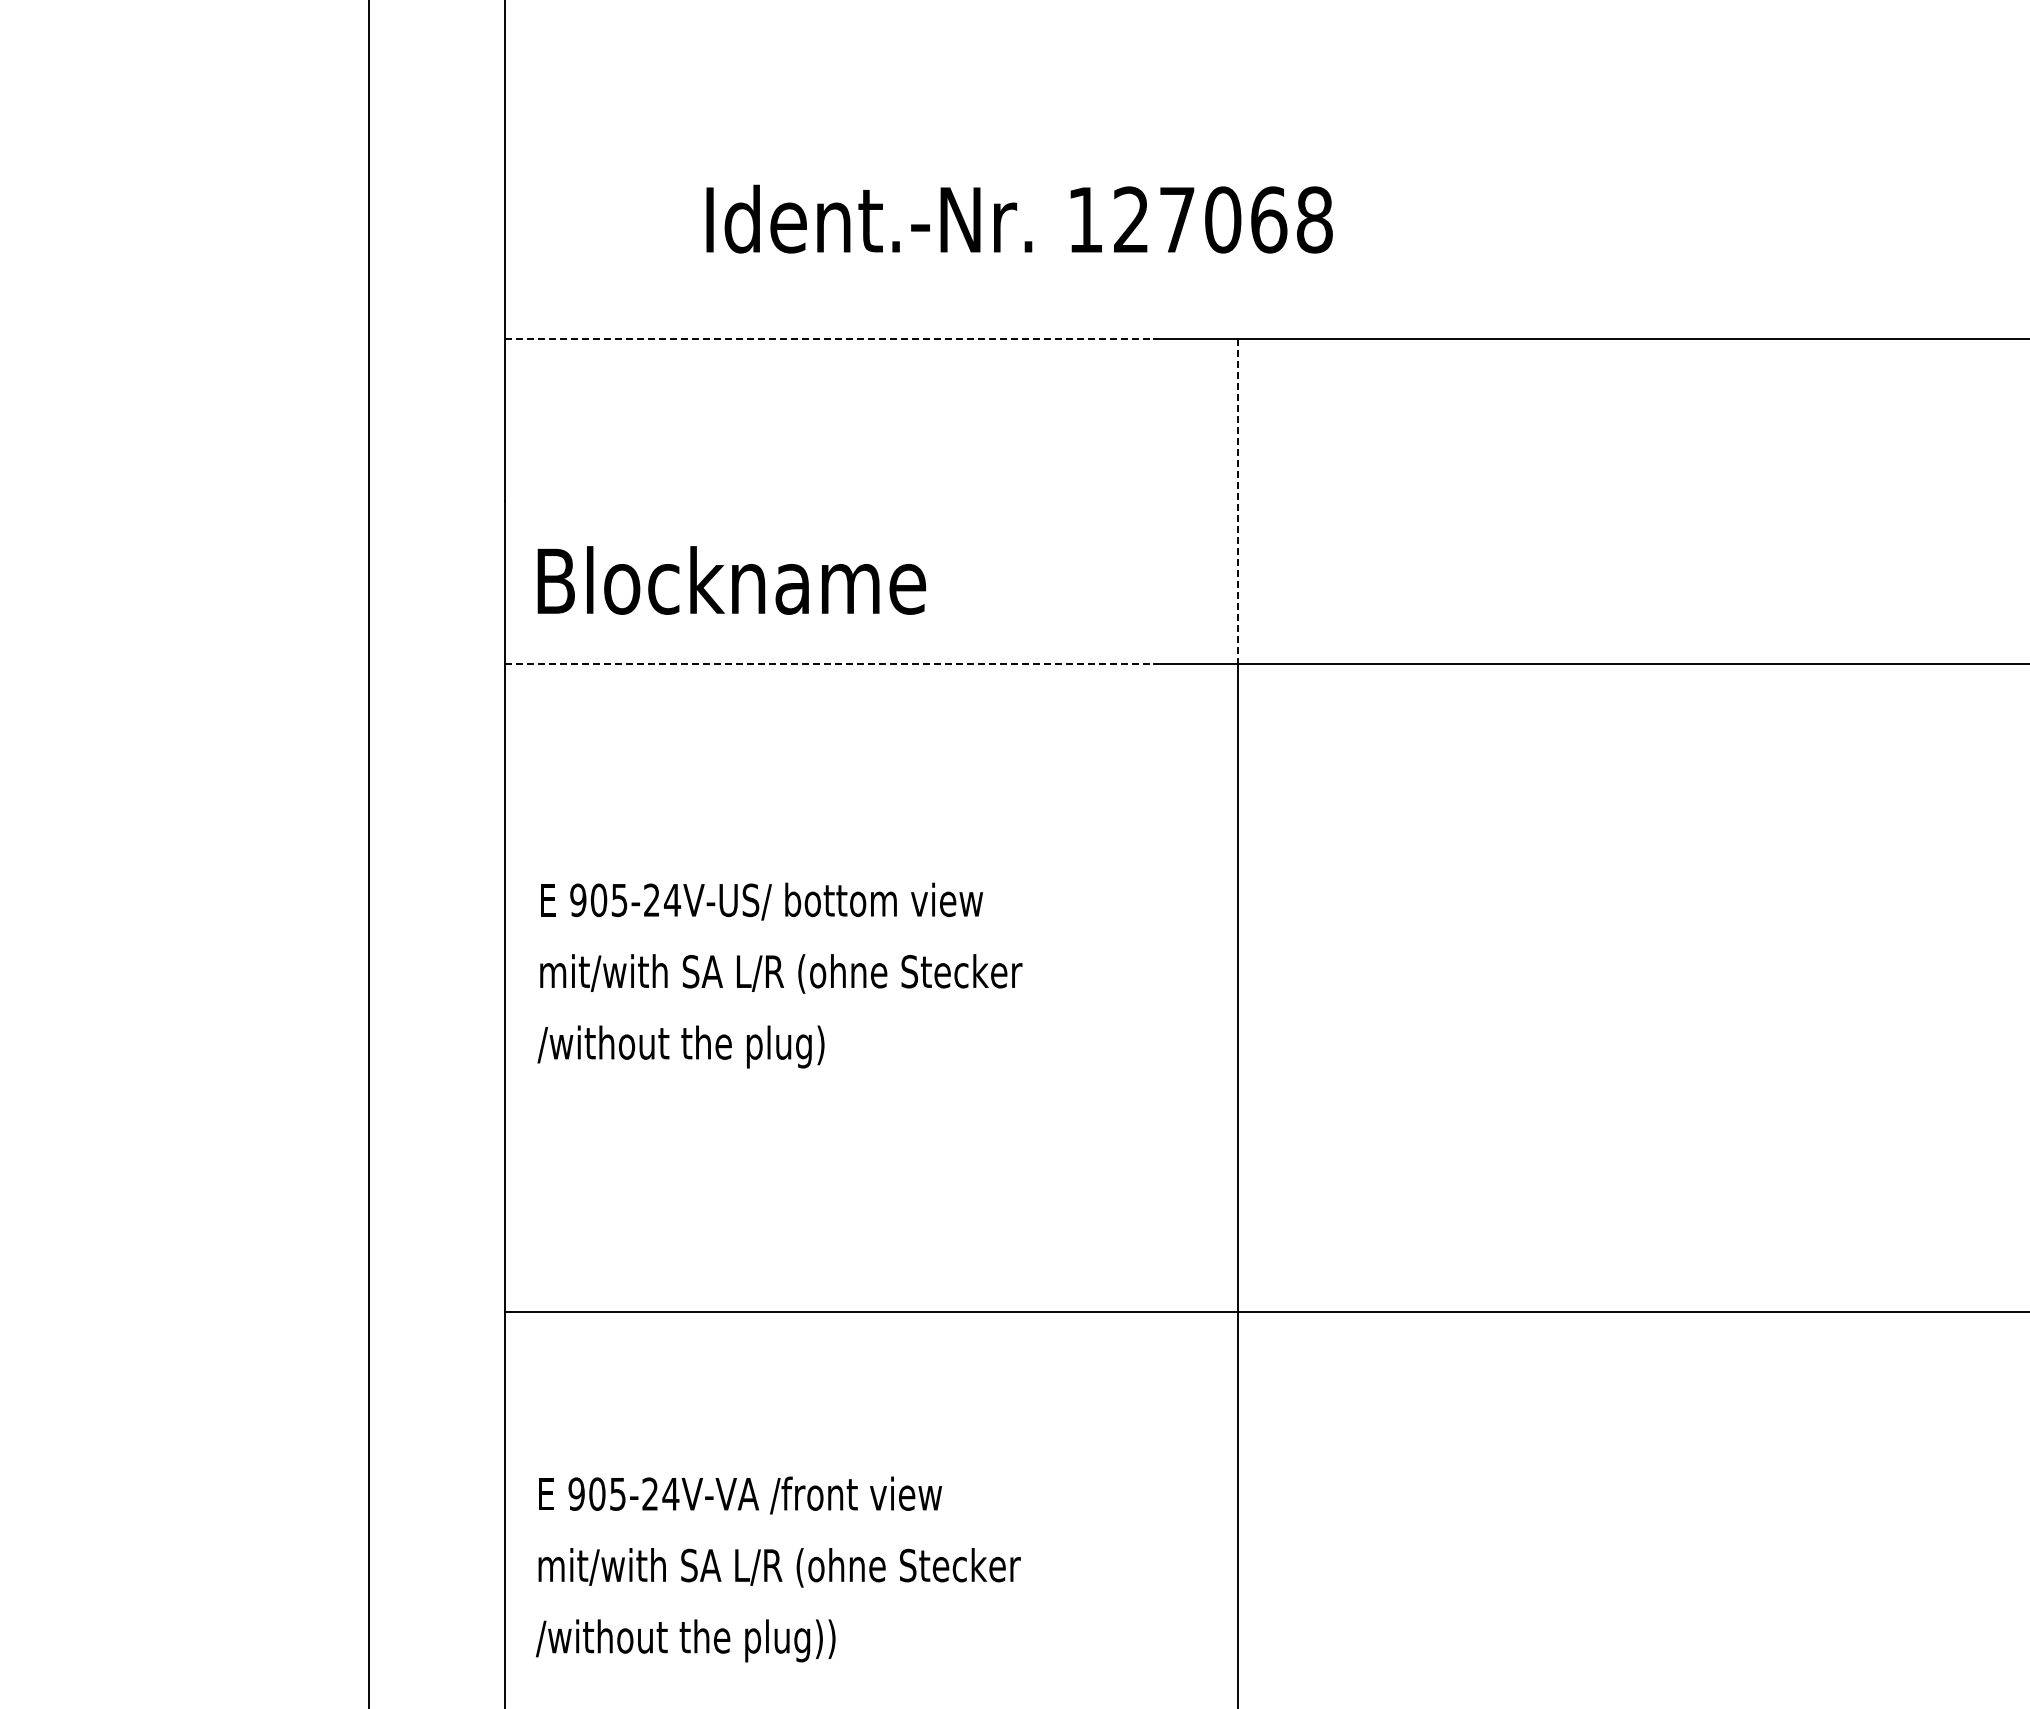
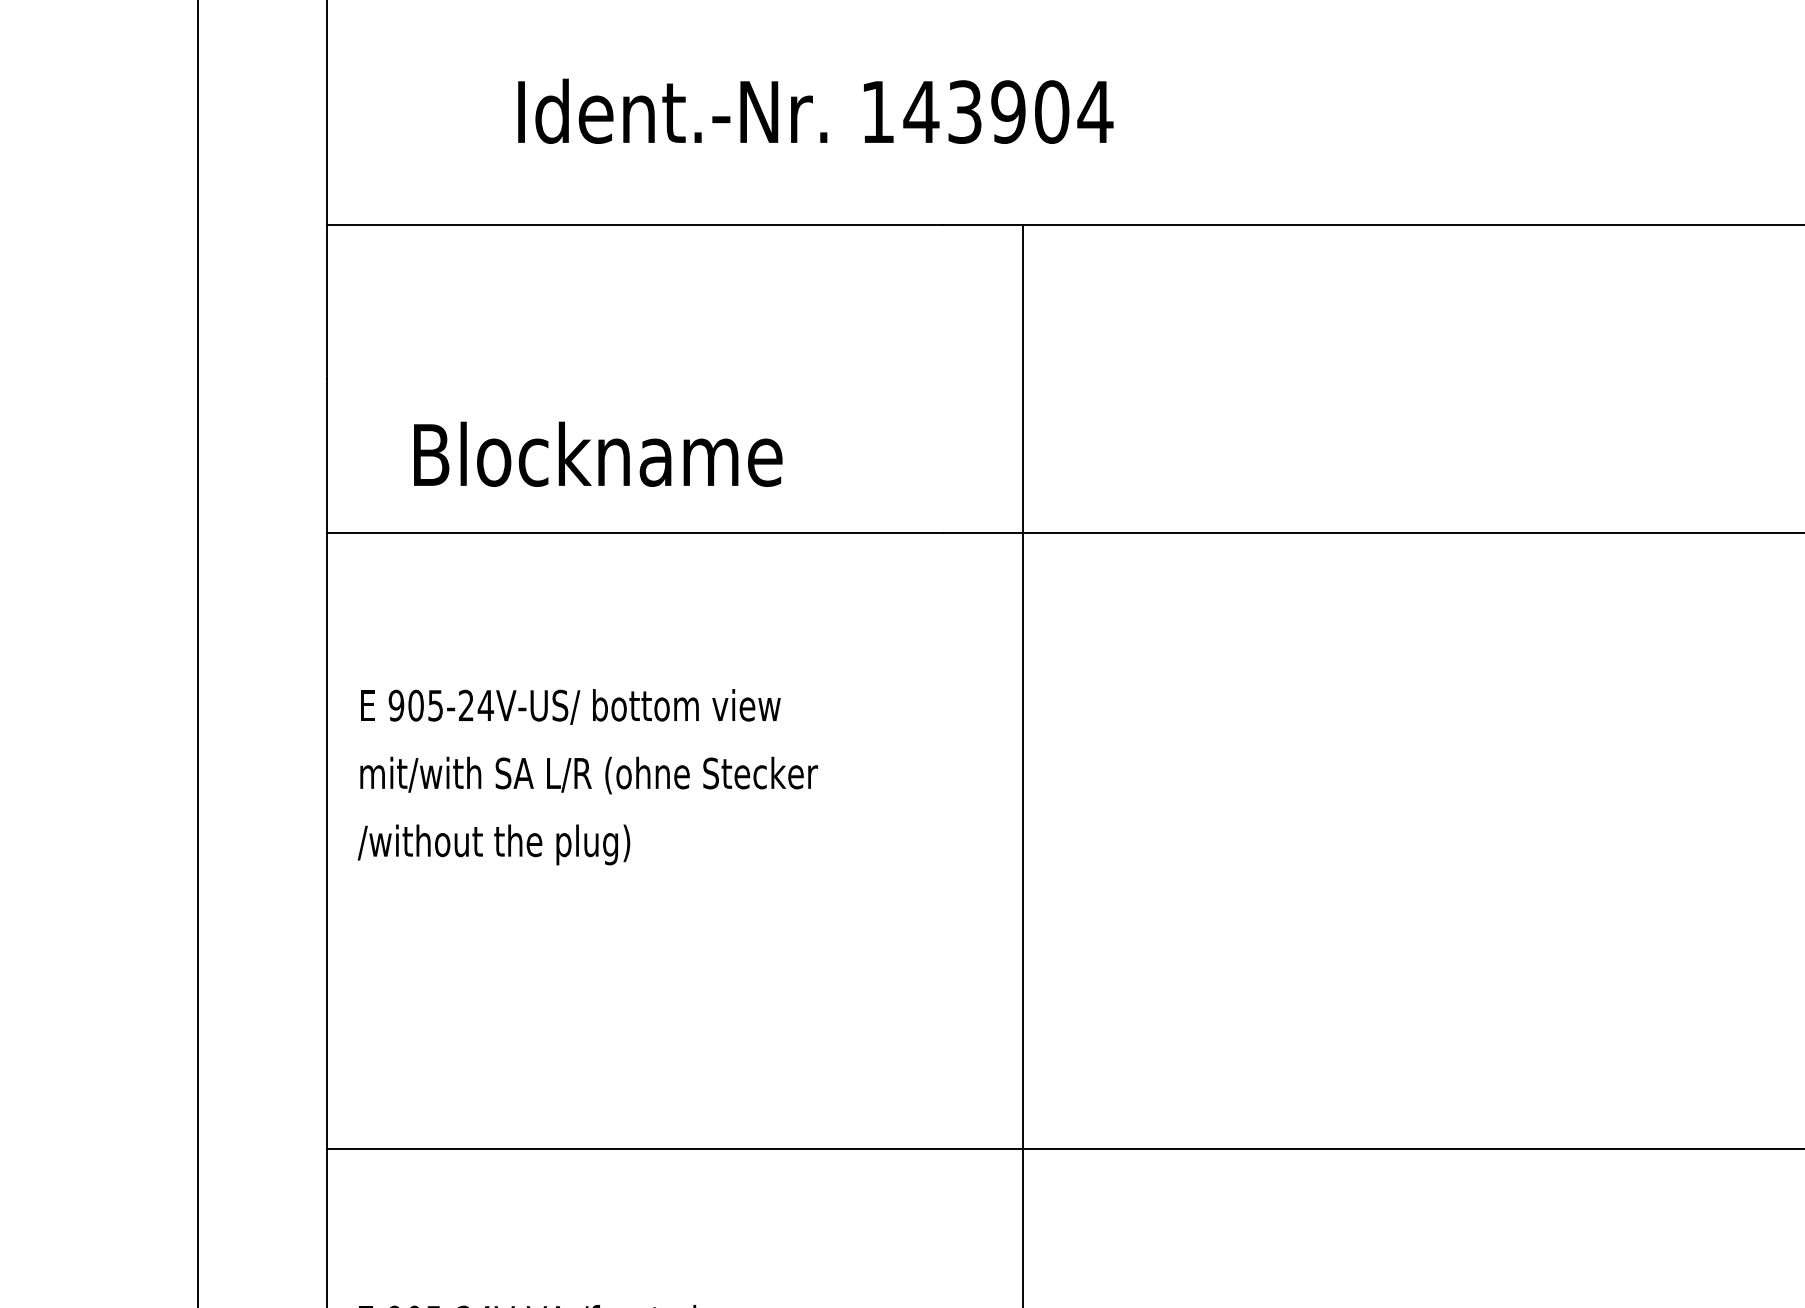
text: (1222, 219) -> (1007, 111), 127068 -> 143904
line: (830, 339) -> (635, 225), dashed -> solid
line: (1238, 501) -> (1023, 379), dashed -> solid
text: (731, 580) -> (597, 454), moved
line: (830, 663) -> (635, 533), dashed -> solid
text: (779, 975) -> (587, 777), moved

